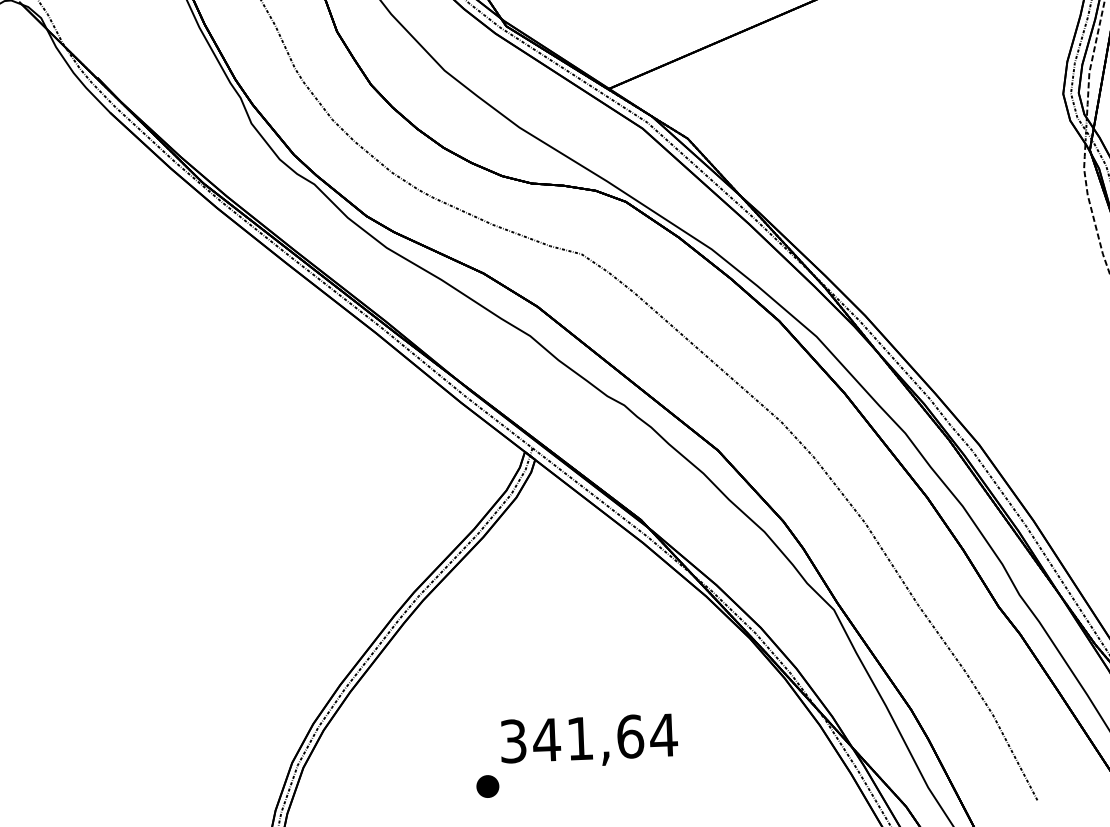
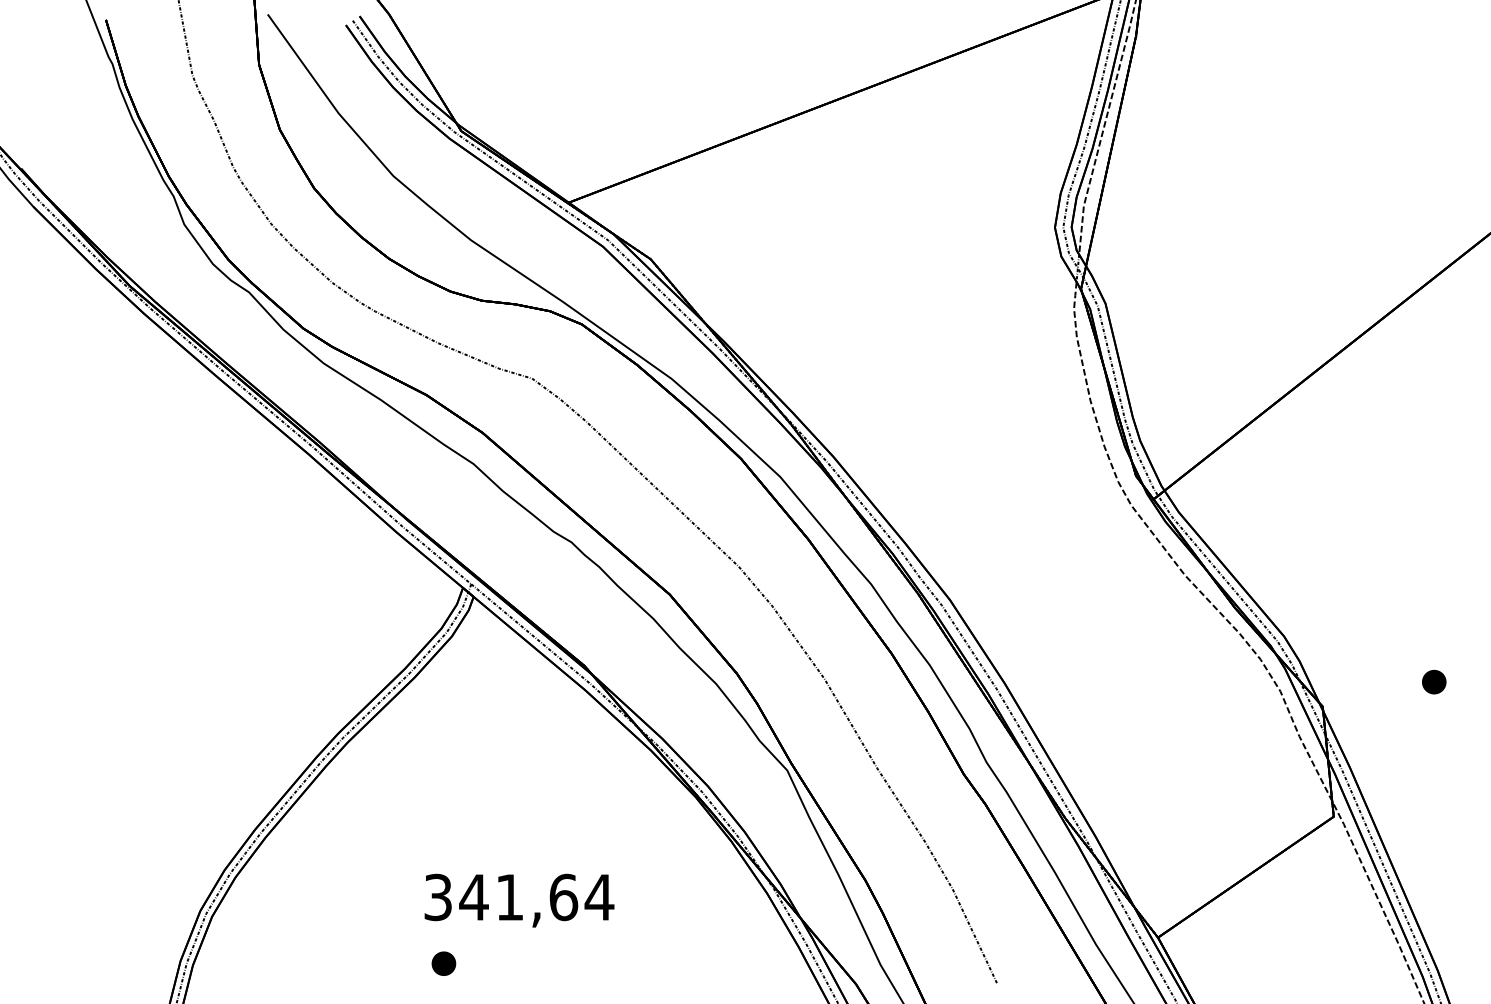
part: (487, 786) -> (443, 963), moved

